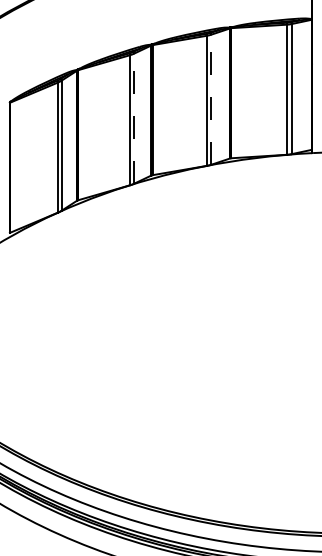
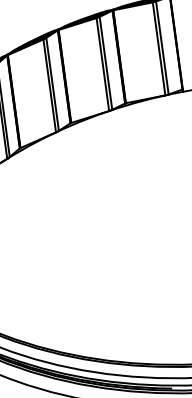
line: (211, 99) -> (106, 63), dashed -> solid
line: (134, 118) -> (52, 84), dashed -> solid

